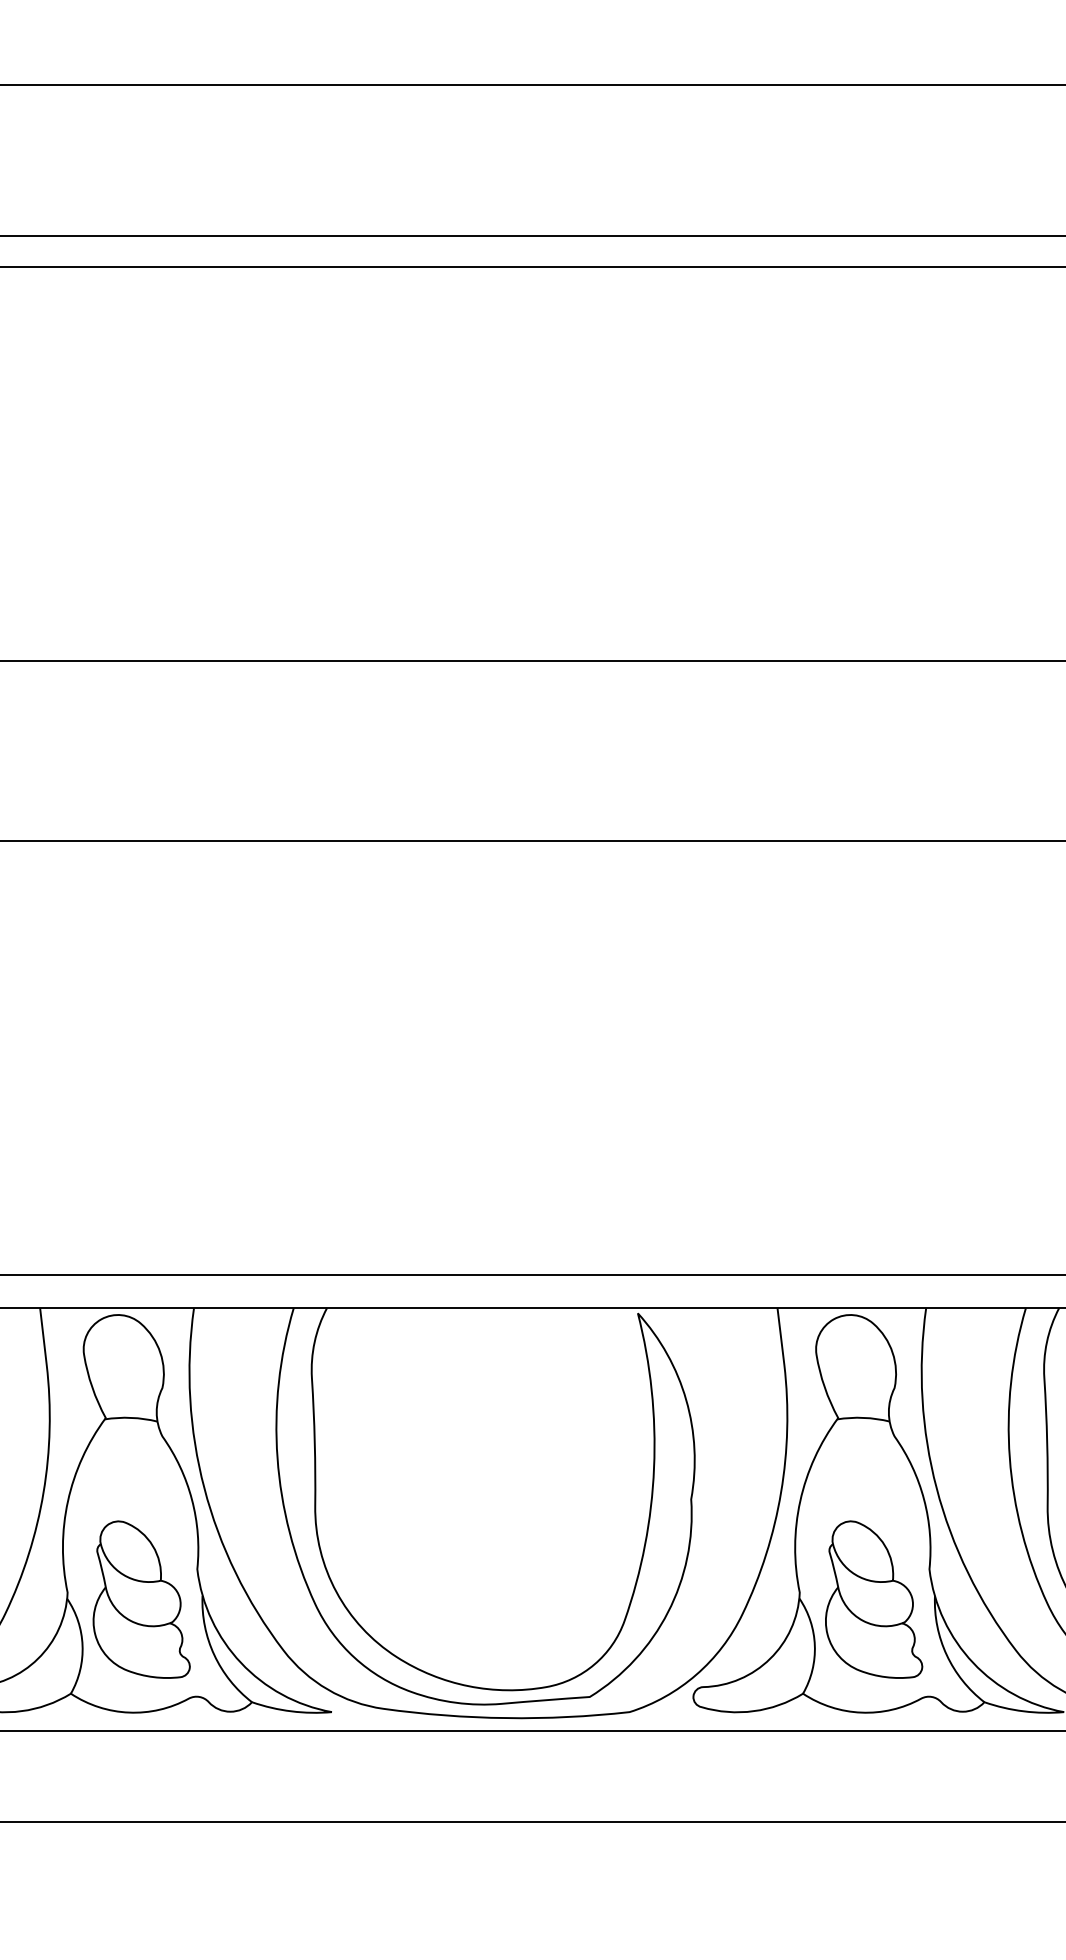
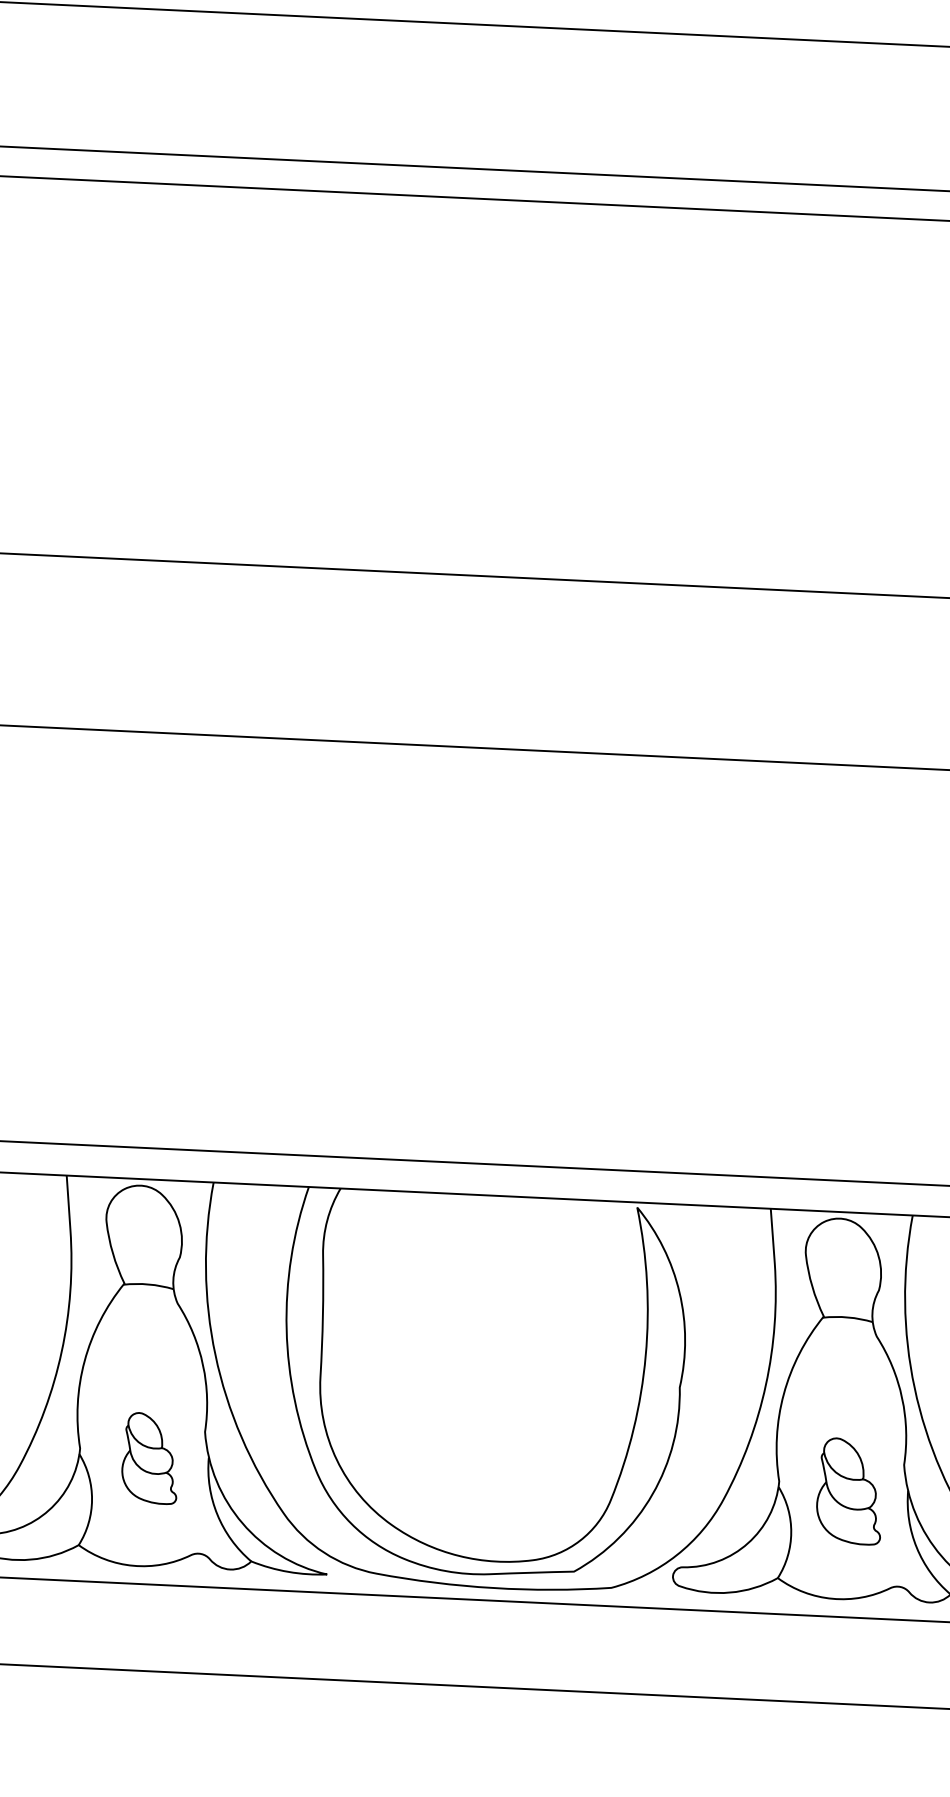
part: (141, 1599) -> (150, 1458), size x0.6
part: (874, 1599) -> (850, 1491), size x0.7

